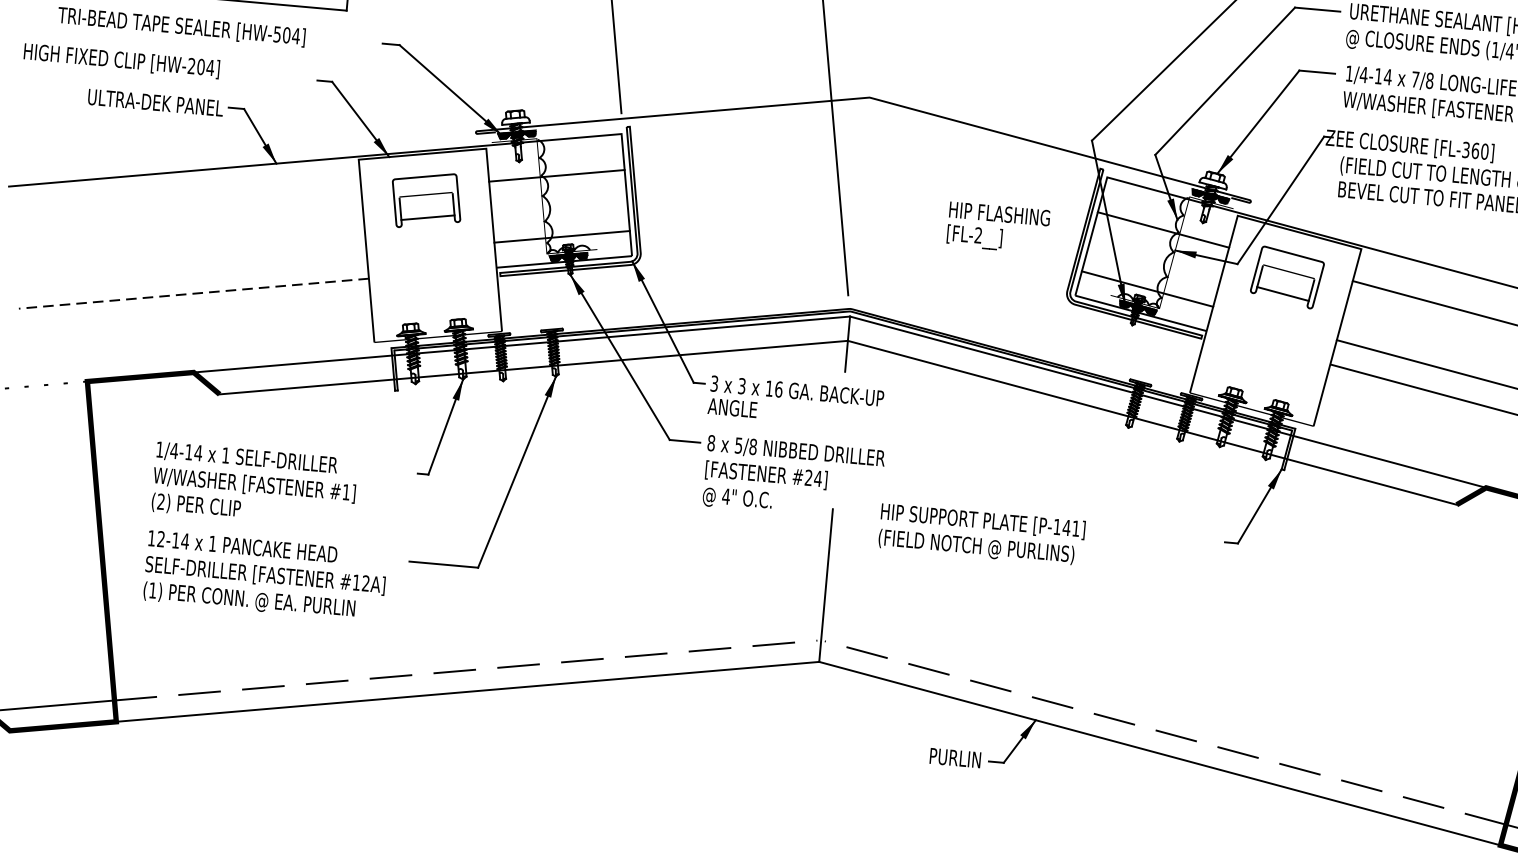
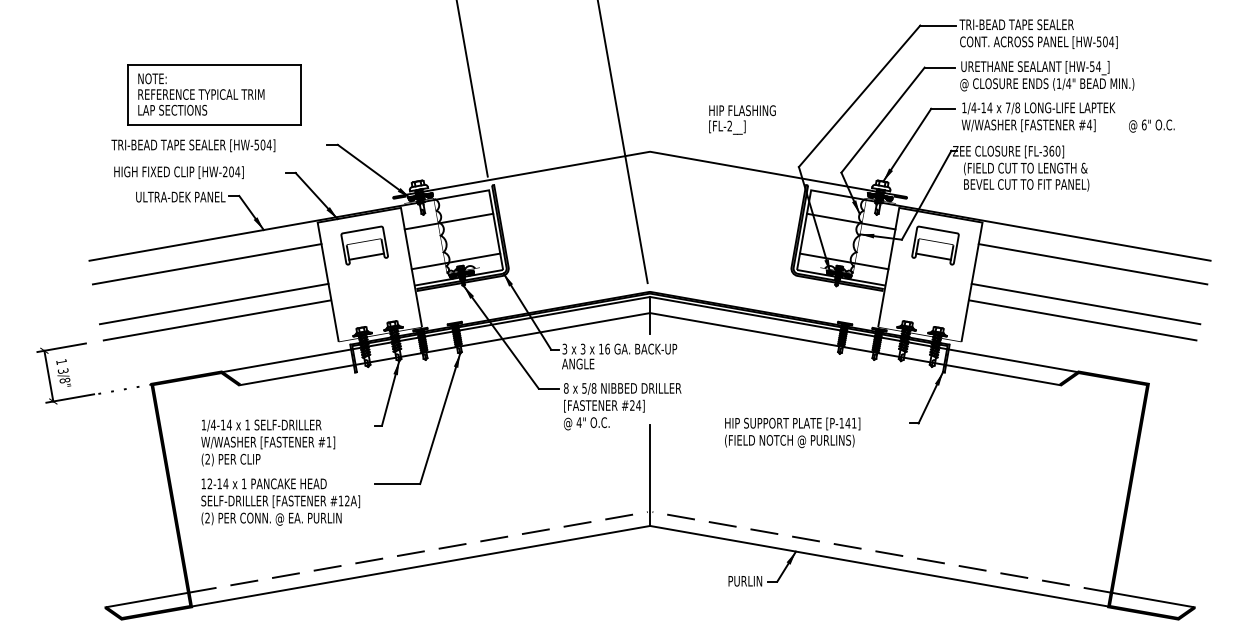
text: (121, 60) -> (178, 172), moved
line: (185, 207) -> (206, 264), added
text: (998, 227) -> (742, 119), moved
line: (190, 267) -> (213, 303), added
line: (192, 293) -> (216, 320), dashed -> solid
text: (981, 534) -> (792, 432), moved
text: (152, 589) -> (207, 517), (1) -> (2)

